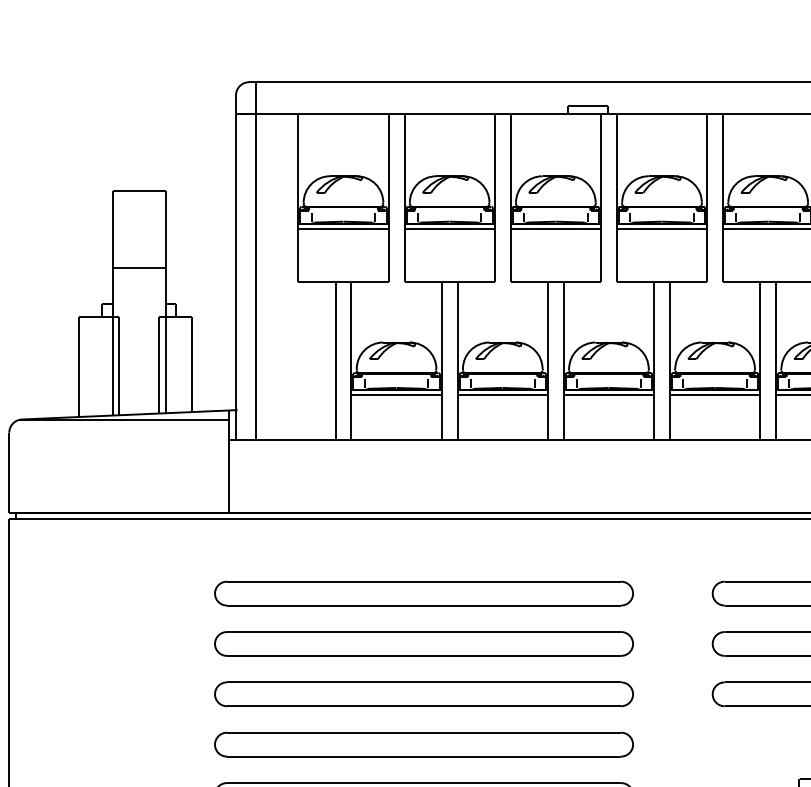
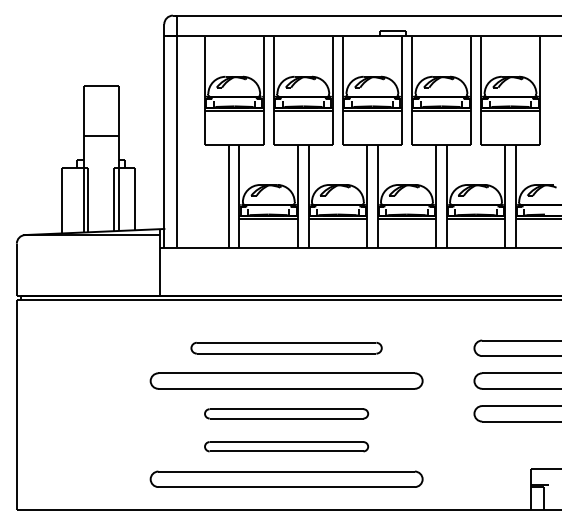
part: (423, 592) -> (286, 347), size x0.7
part: (423, 693) -> (286, 413), size x0.6
part: (423, 744) -> (286, 446), size x0.6

